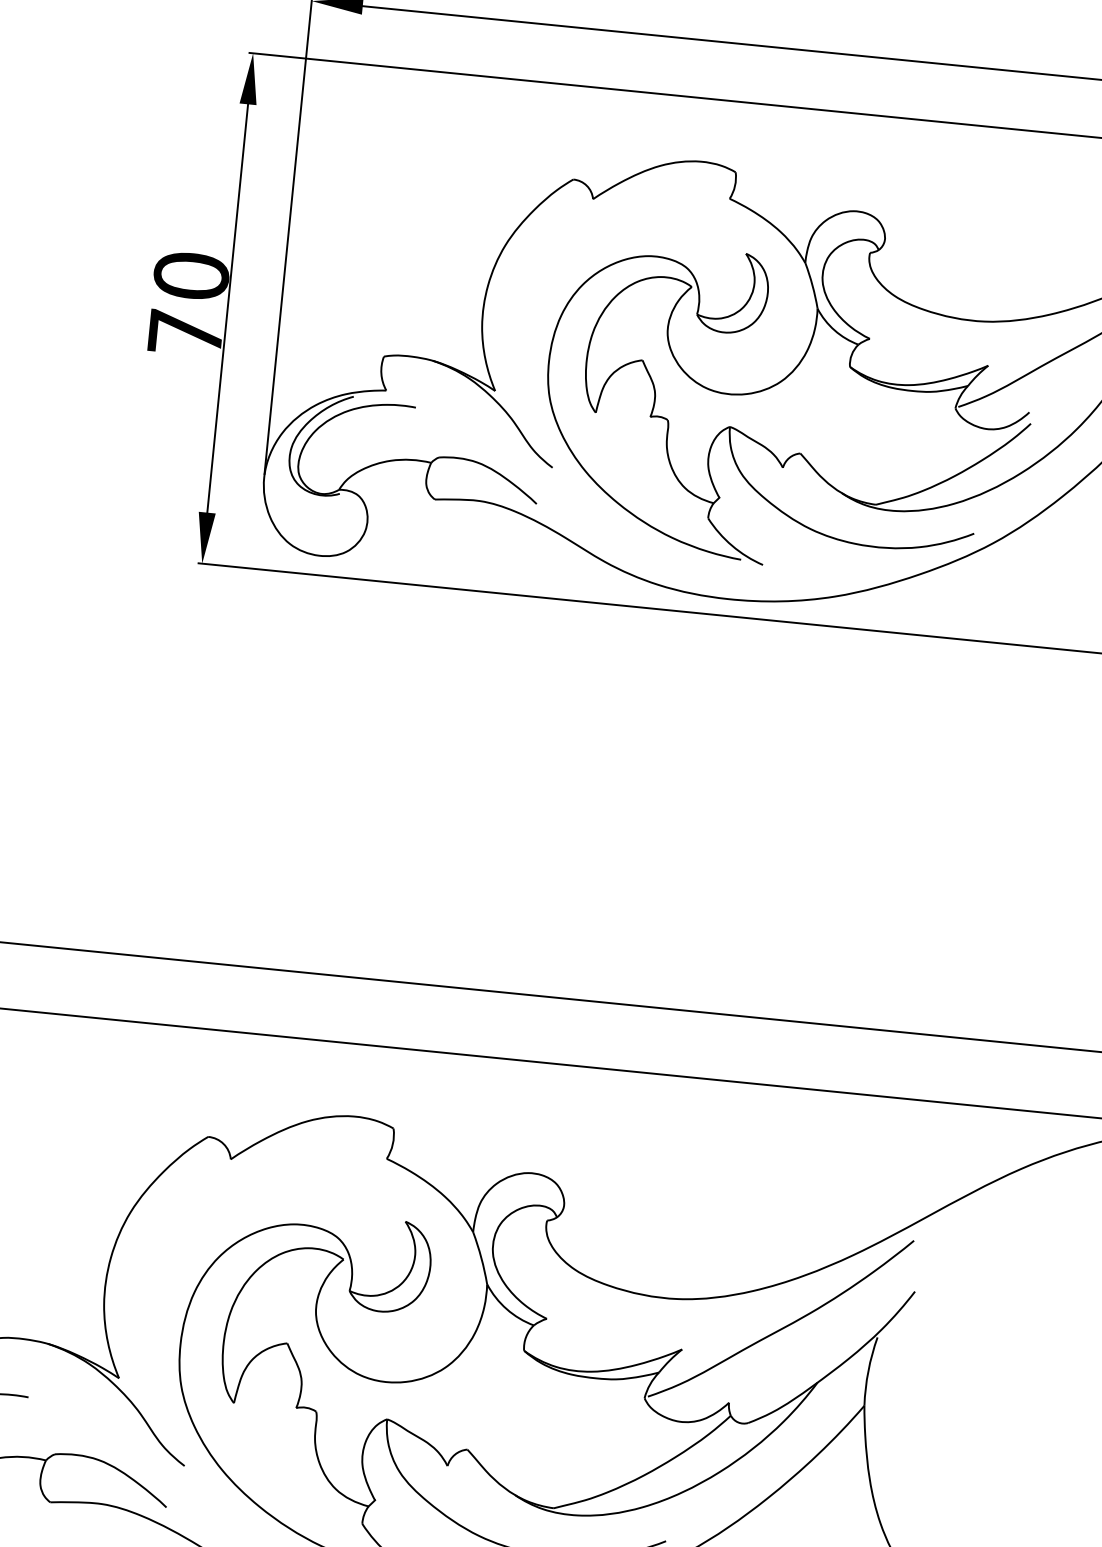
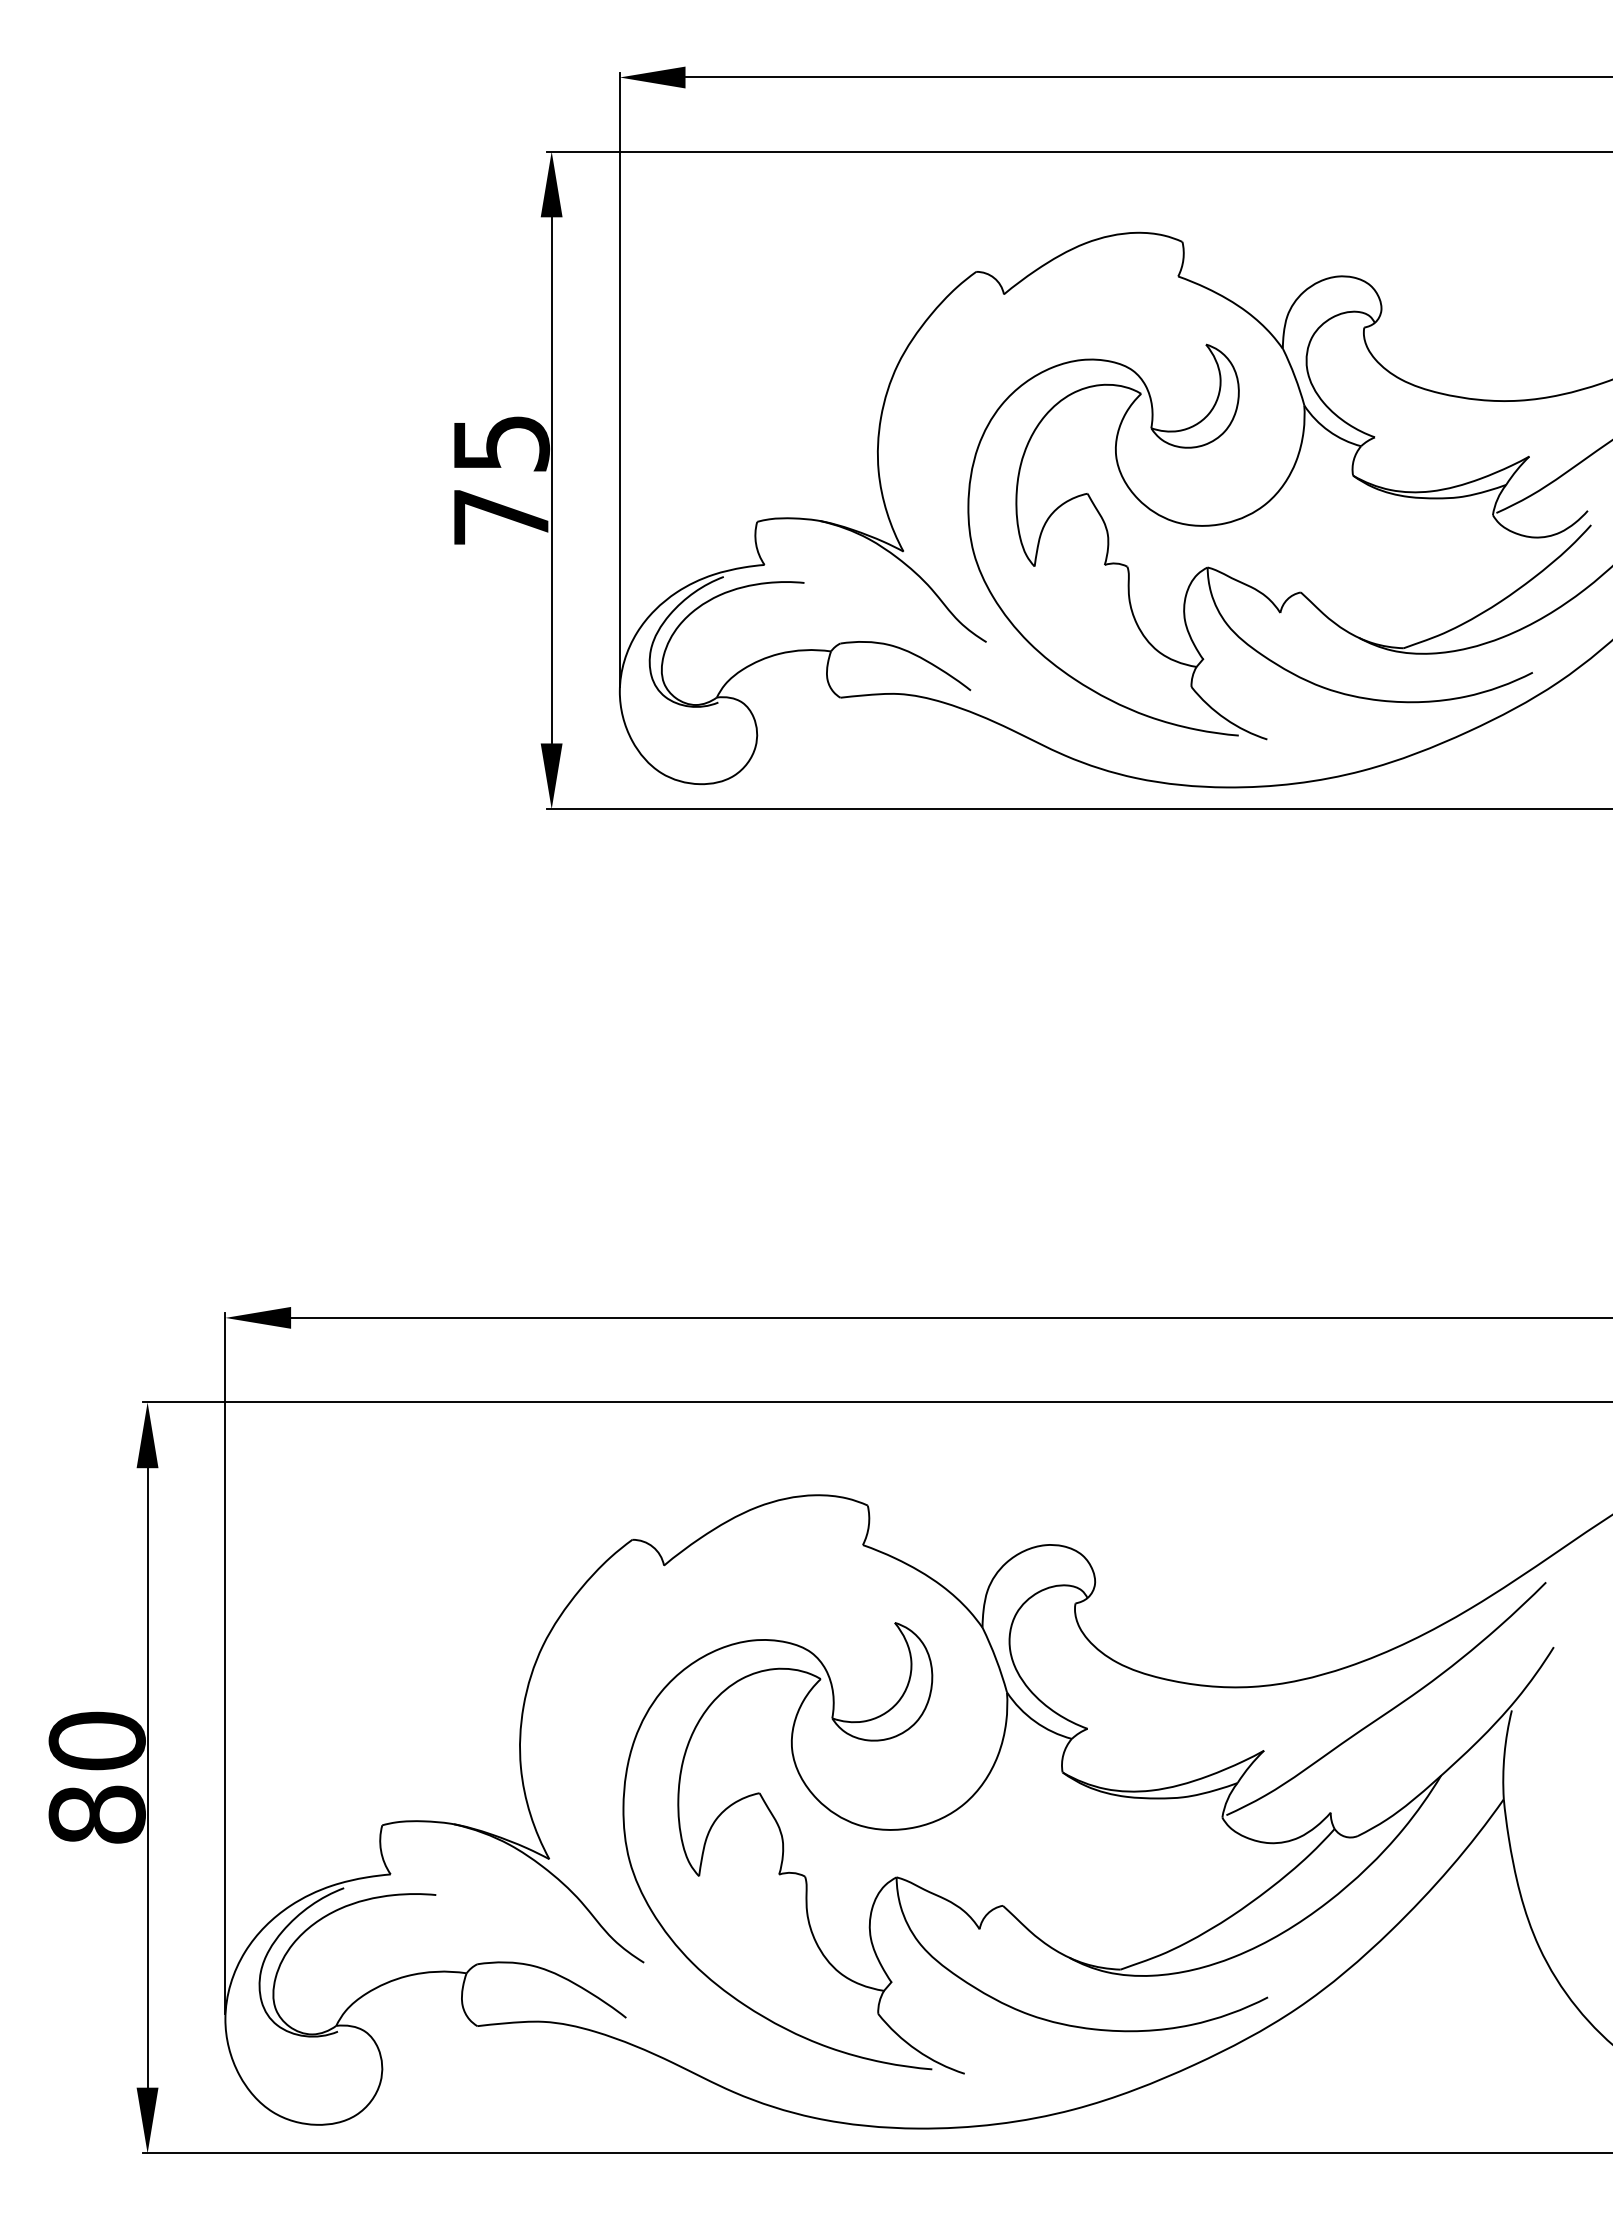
text: (191, 275) -> (501, 443), 70 -> 75

